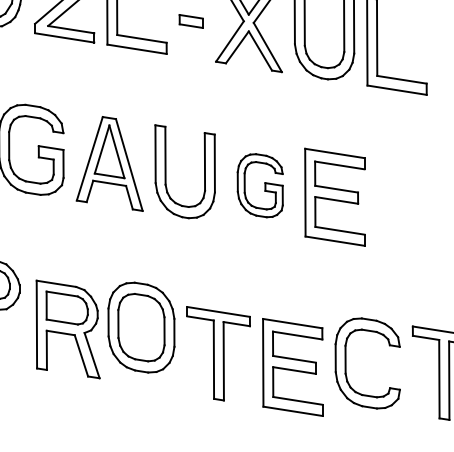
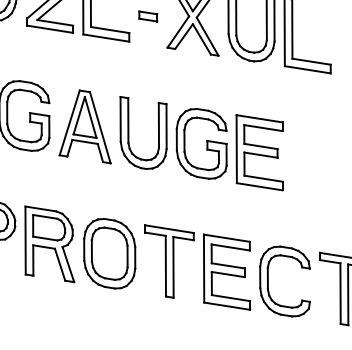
part: (260, 185) -> (201, 143), size x1.43
part: (67, 329) -> (49, 244), moved
part: (218, 353) -> (169, 261), moved
part: (292, 367) -> (226, 272), moved

